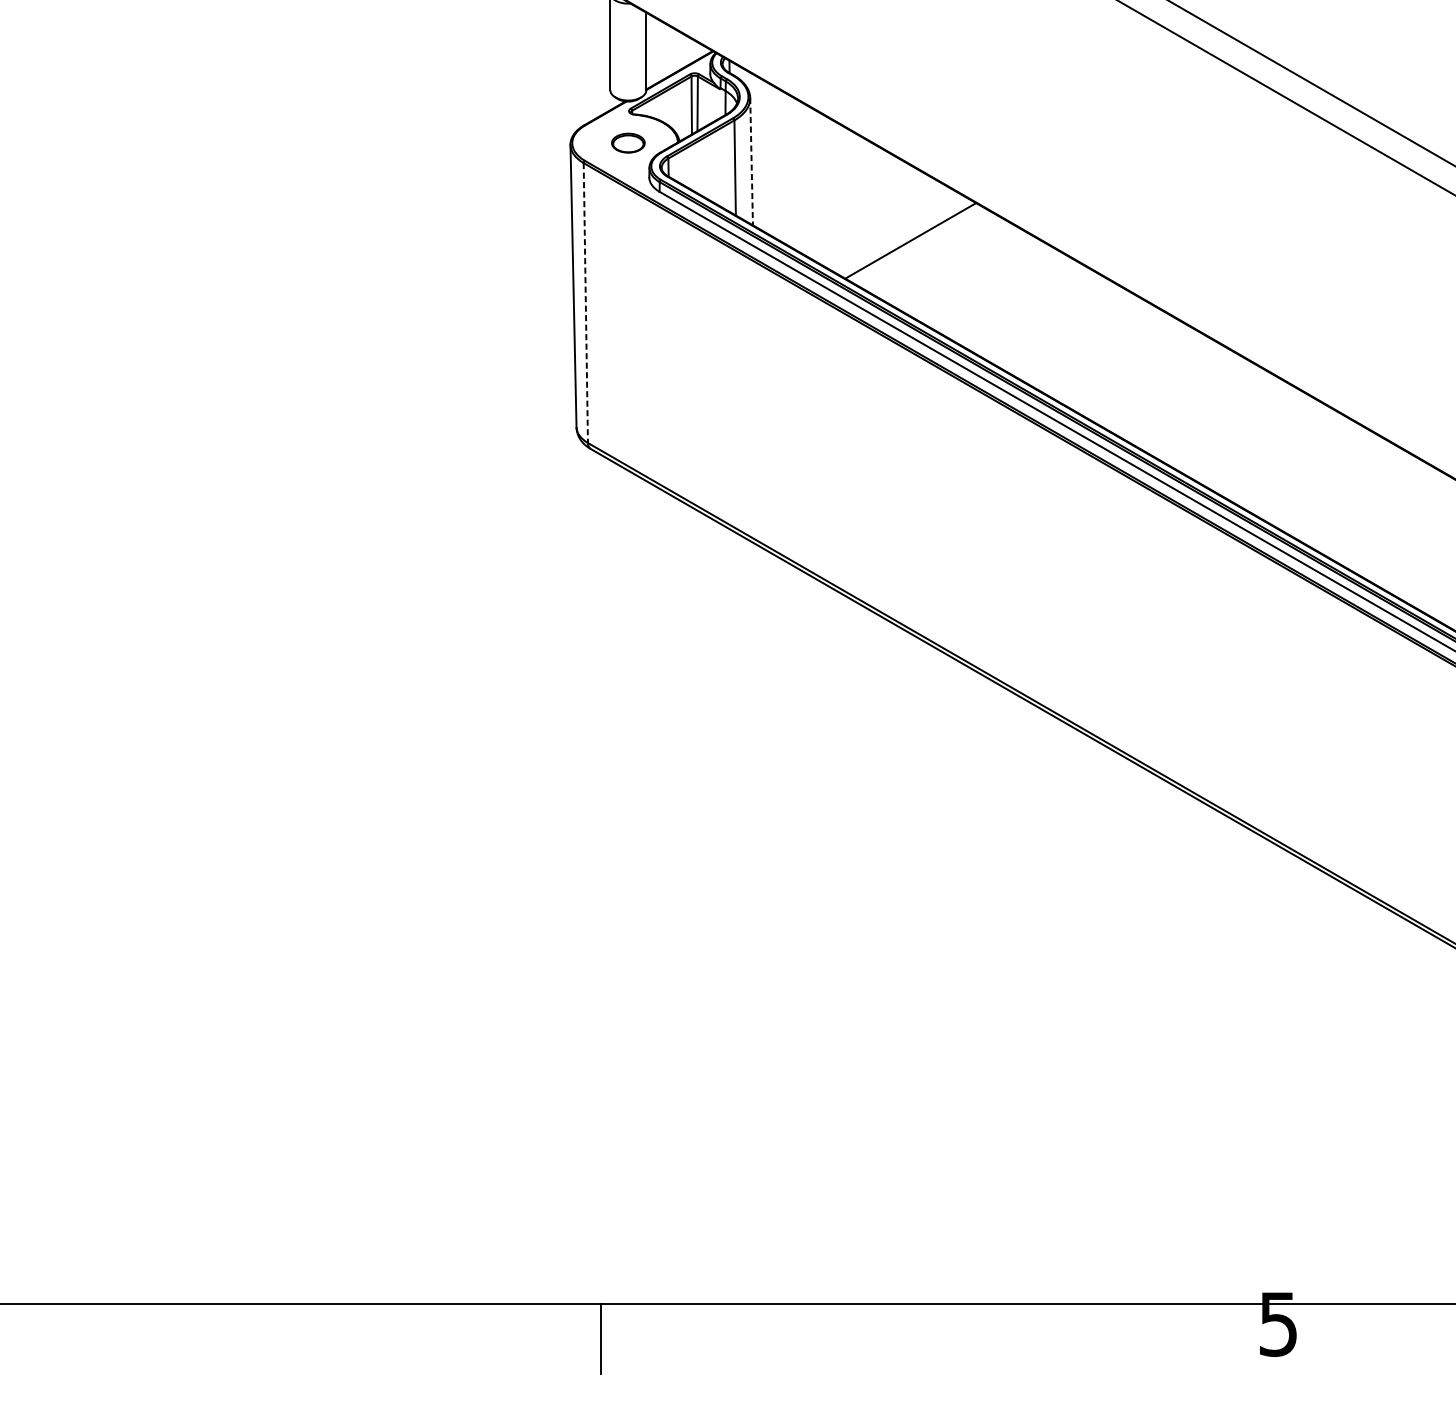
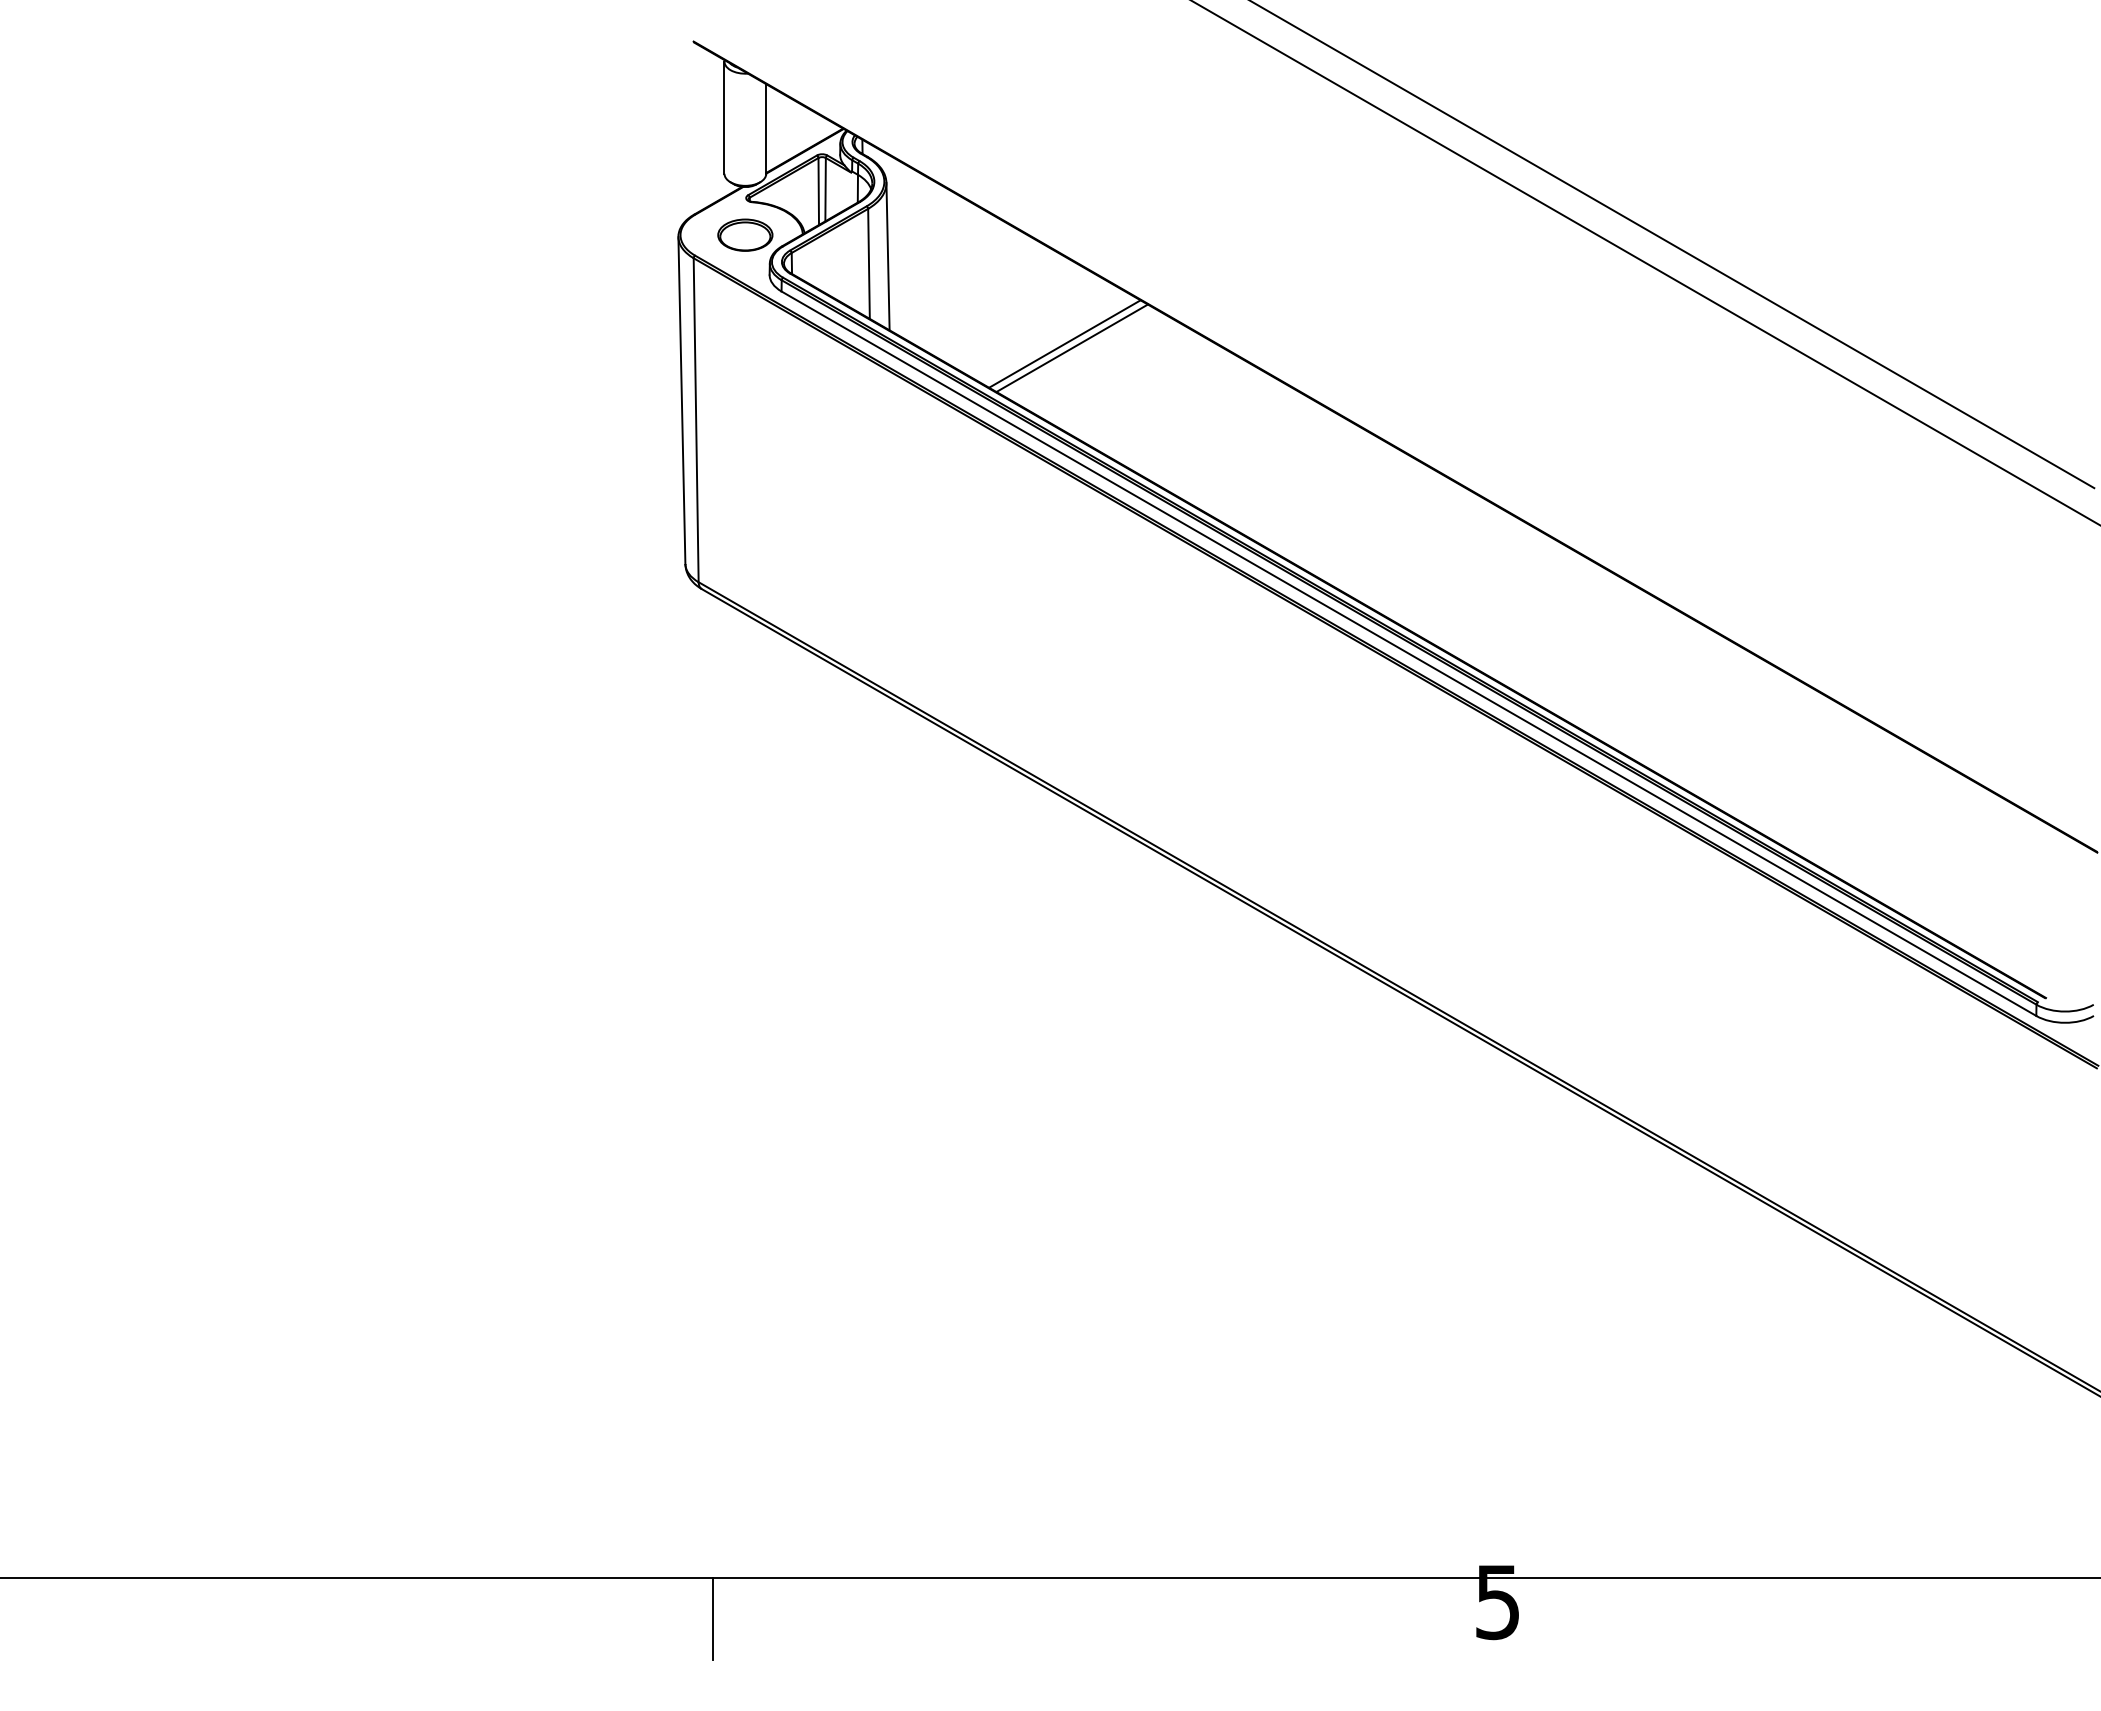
part: (628, 142) -> (745, 234), size x1.43
line: (752, 161) -> (888, 256), dashed -> solid
line: (904, 236) -> (1064, 343), added
line: (586, 303) -> (696, 420), dashed -> solid

